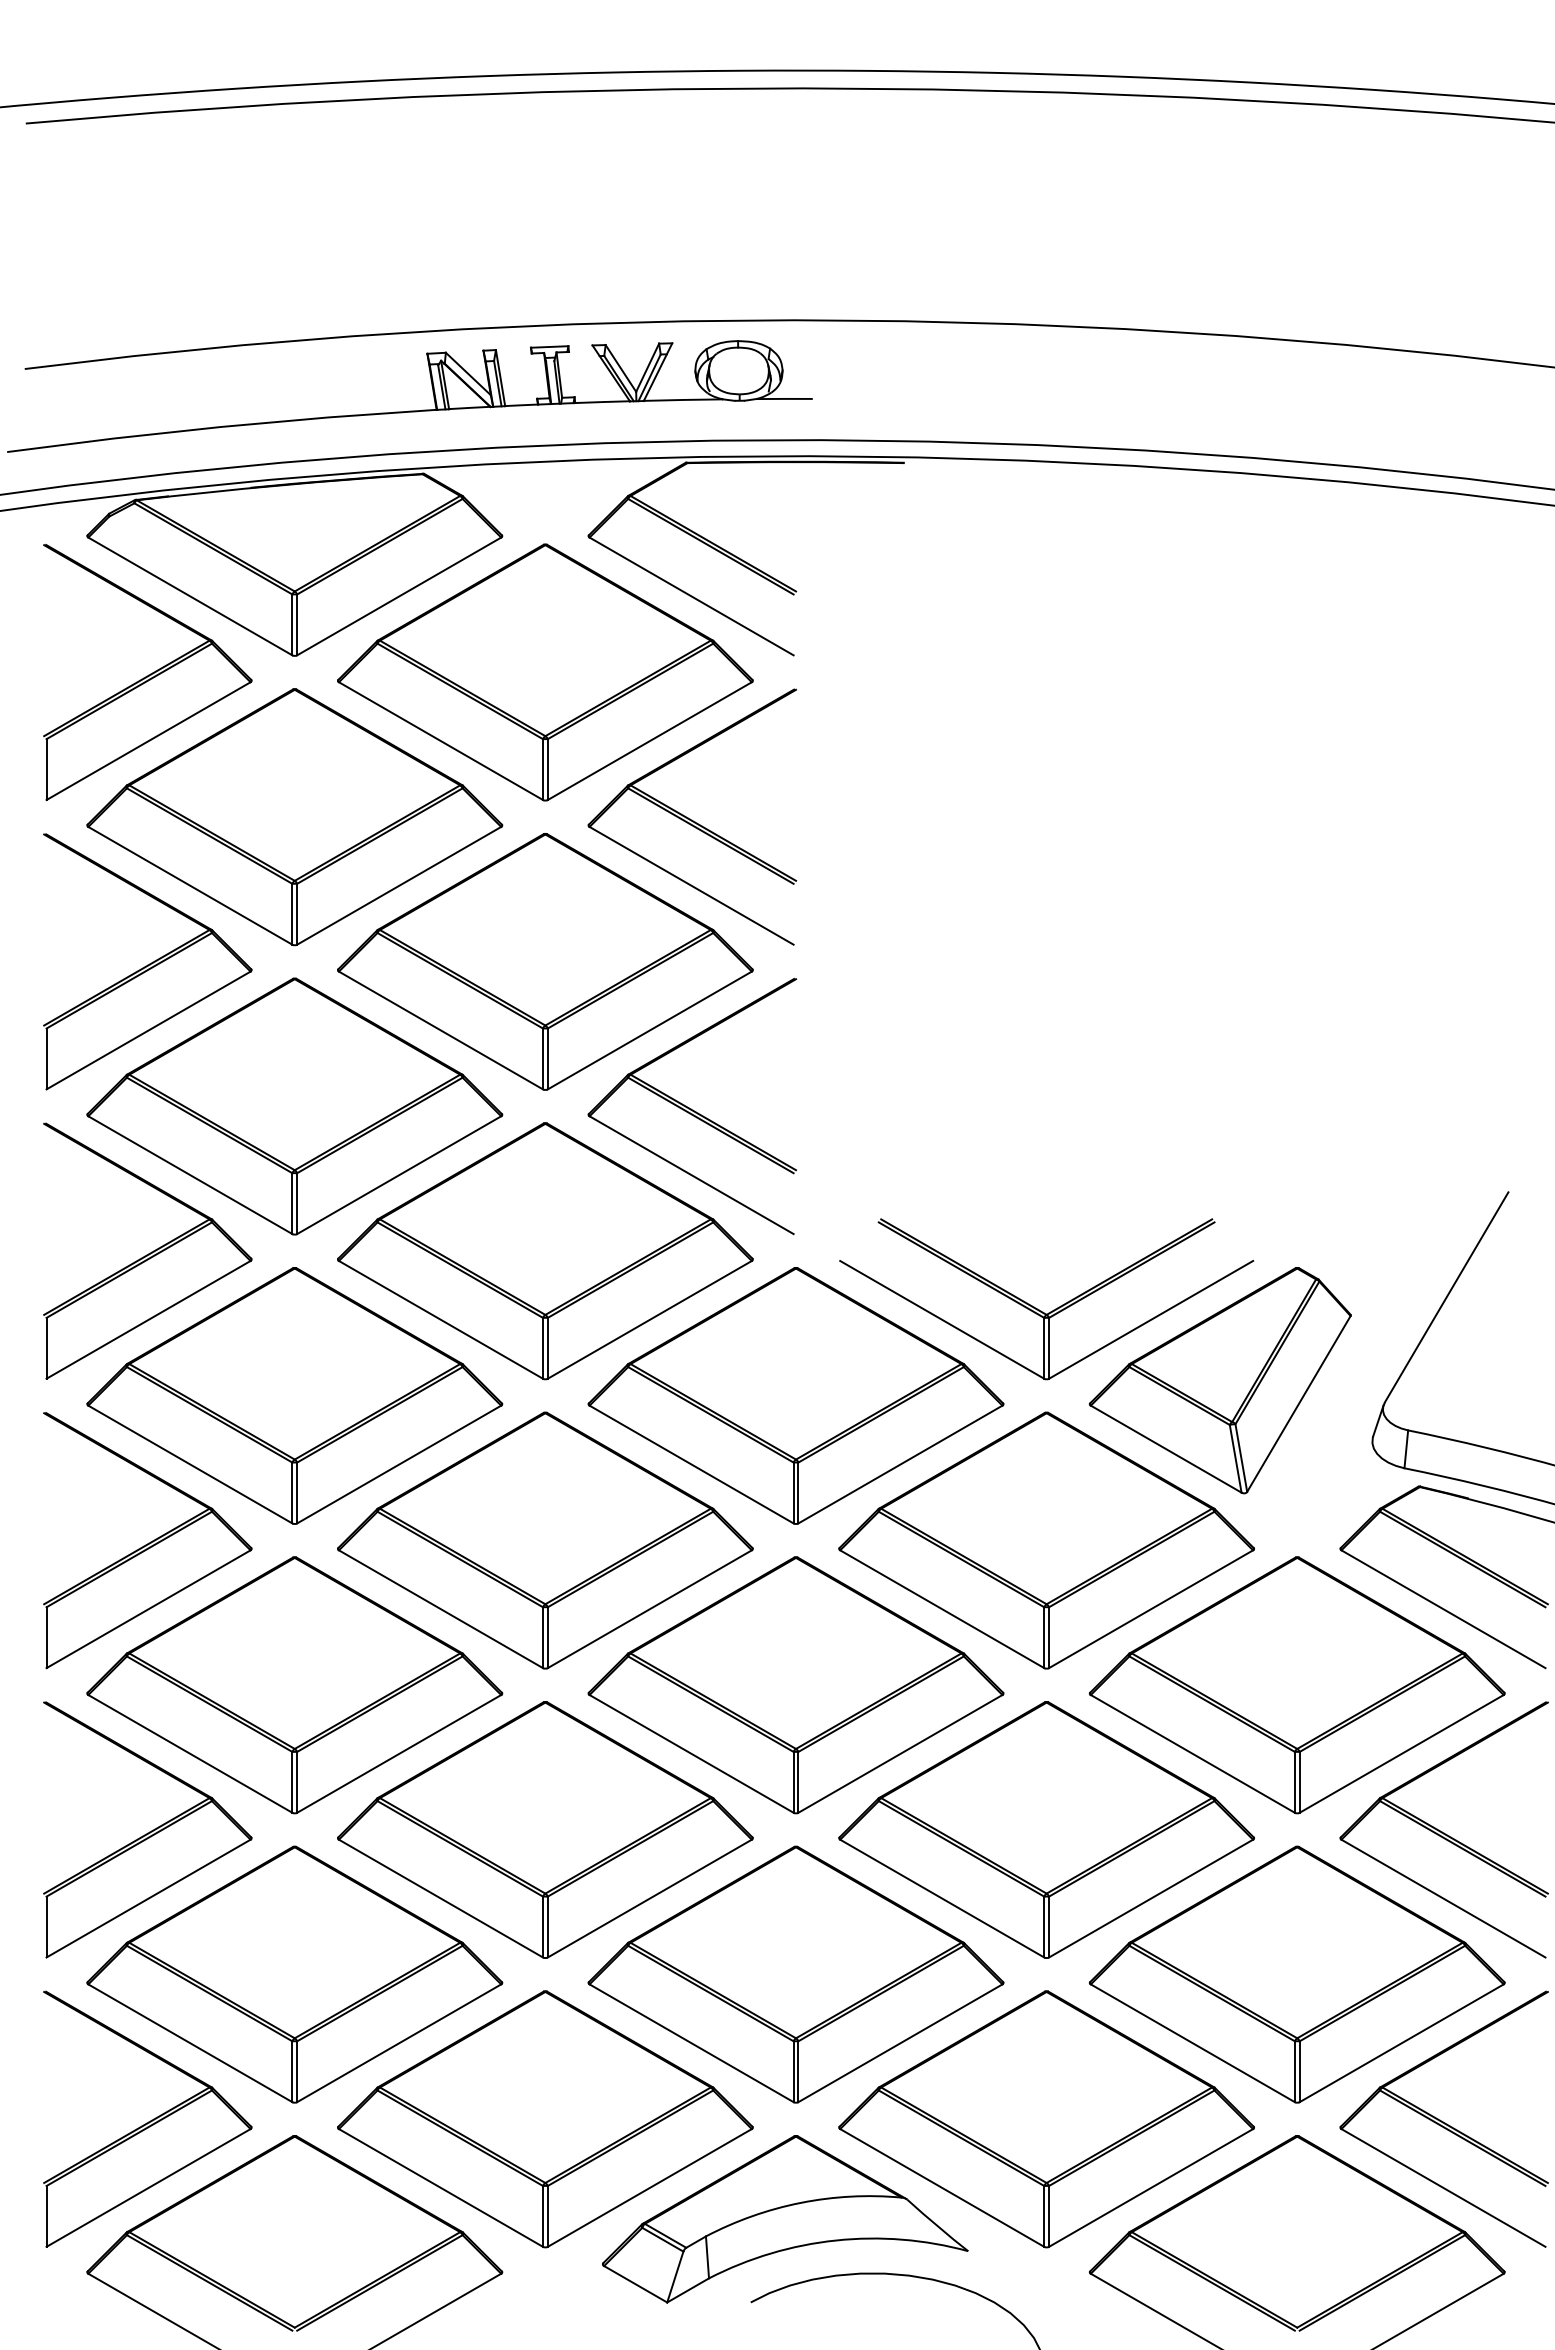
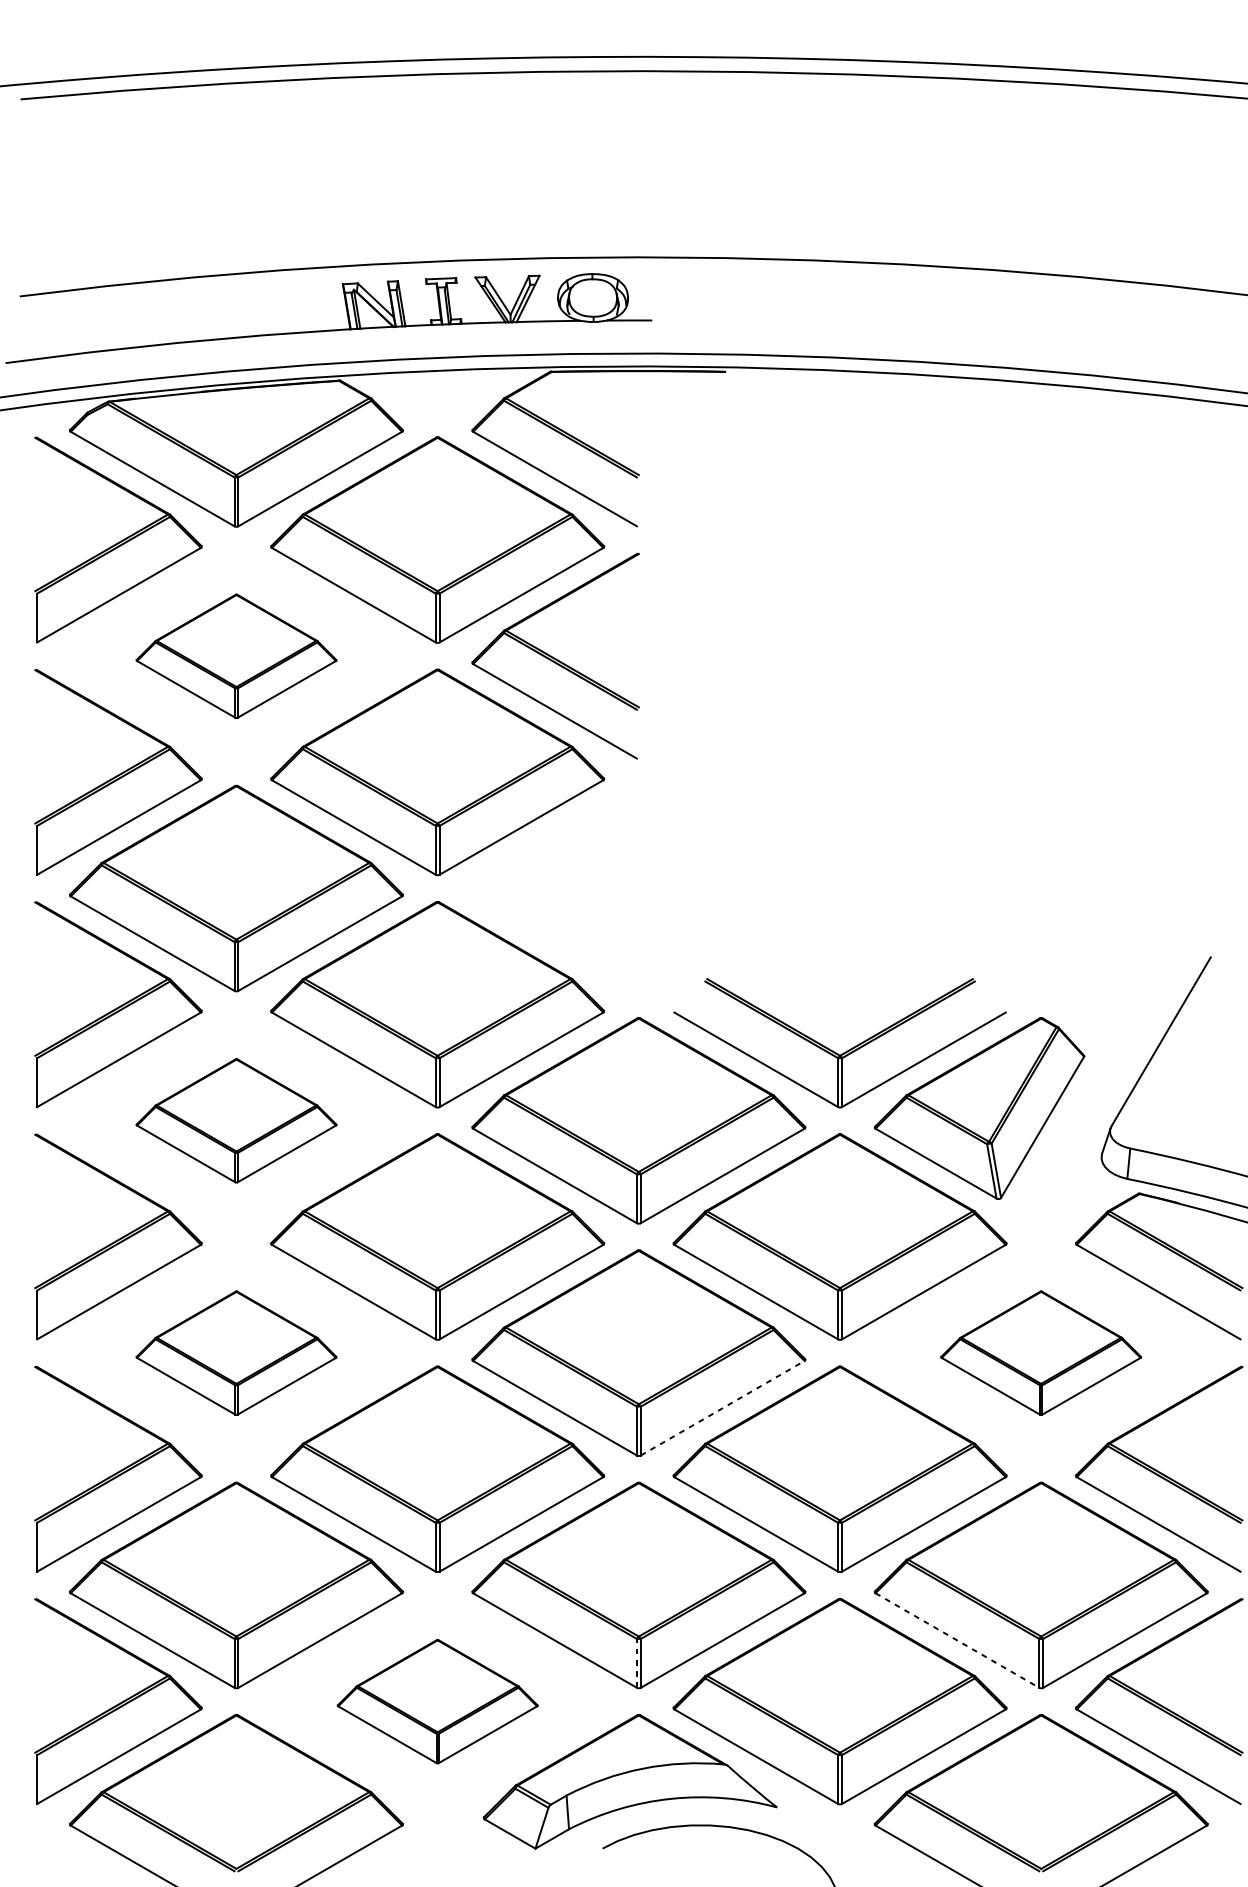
part: (294, 817) -> (236, 656), size x0.6
part: (692, 1106) -> (555, 888), removed
part: (294, 1395) -> (236, 1120), size x0.6
part: (294, 1685) -> (236, 1353), size x0.6
part: (1296, 1685) -> (1040, 1353), size x0.6
line: (900, 1753) -> (722, 1407), solid -> dashed
line: (1192, 2043) -> (957, 1640), solid -> dashed
line: (793, 2071) -> (636, 1663), solid -> dashed
part: (545, 2119) -> (437, 1701), size x0.6

